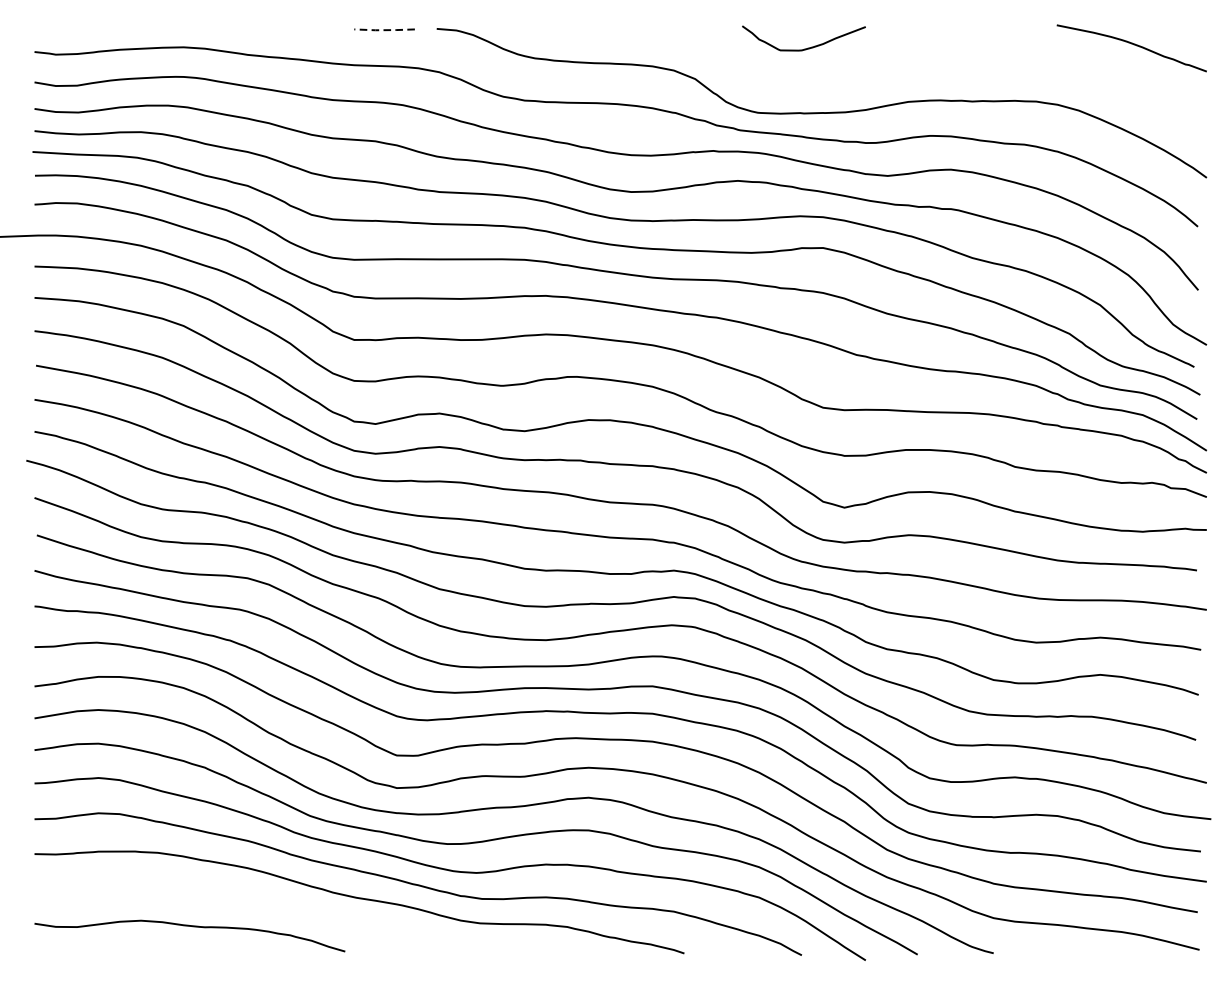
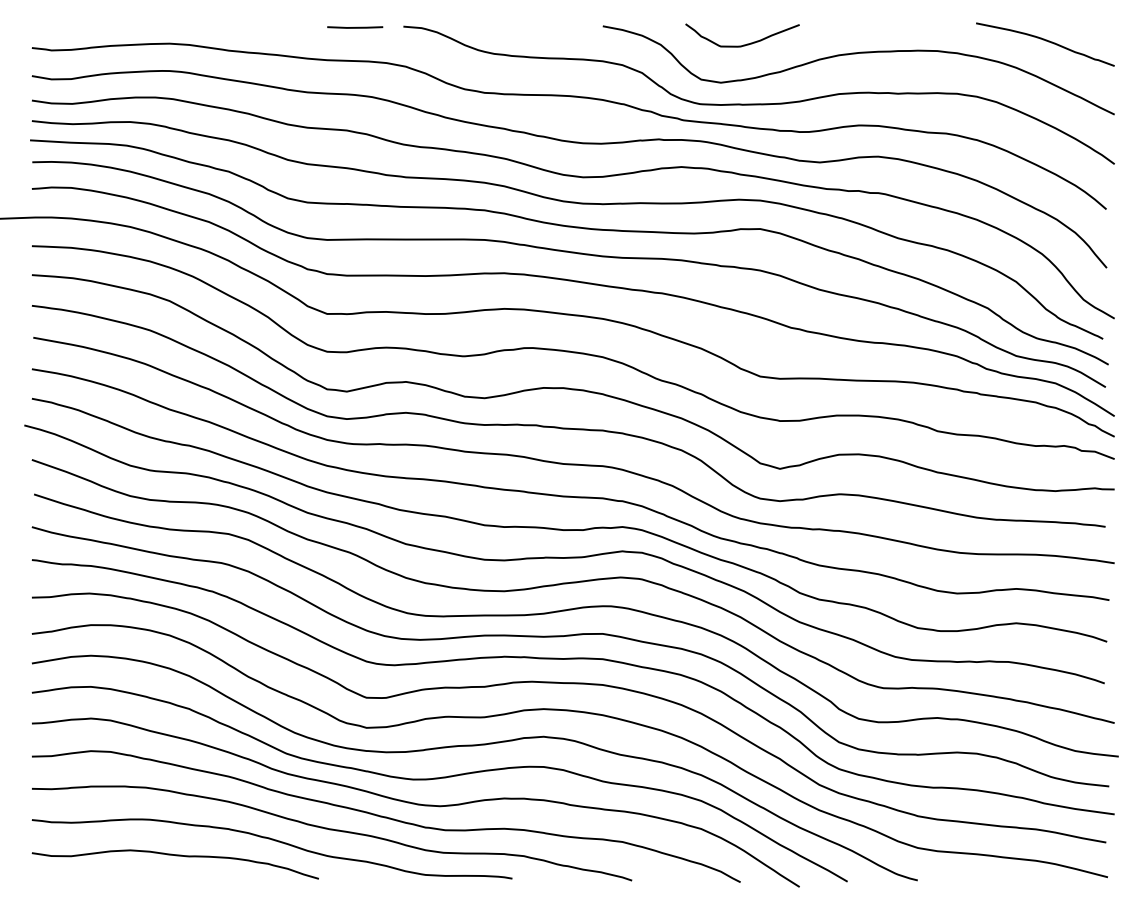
line: (383, 29) -> (354, 27), dashed -> solid
curve: (927, 59) -> (856, 54), added
curve: (293, 910) -> (271, 840), added

